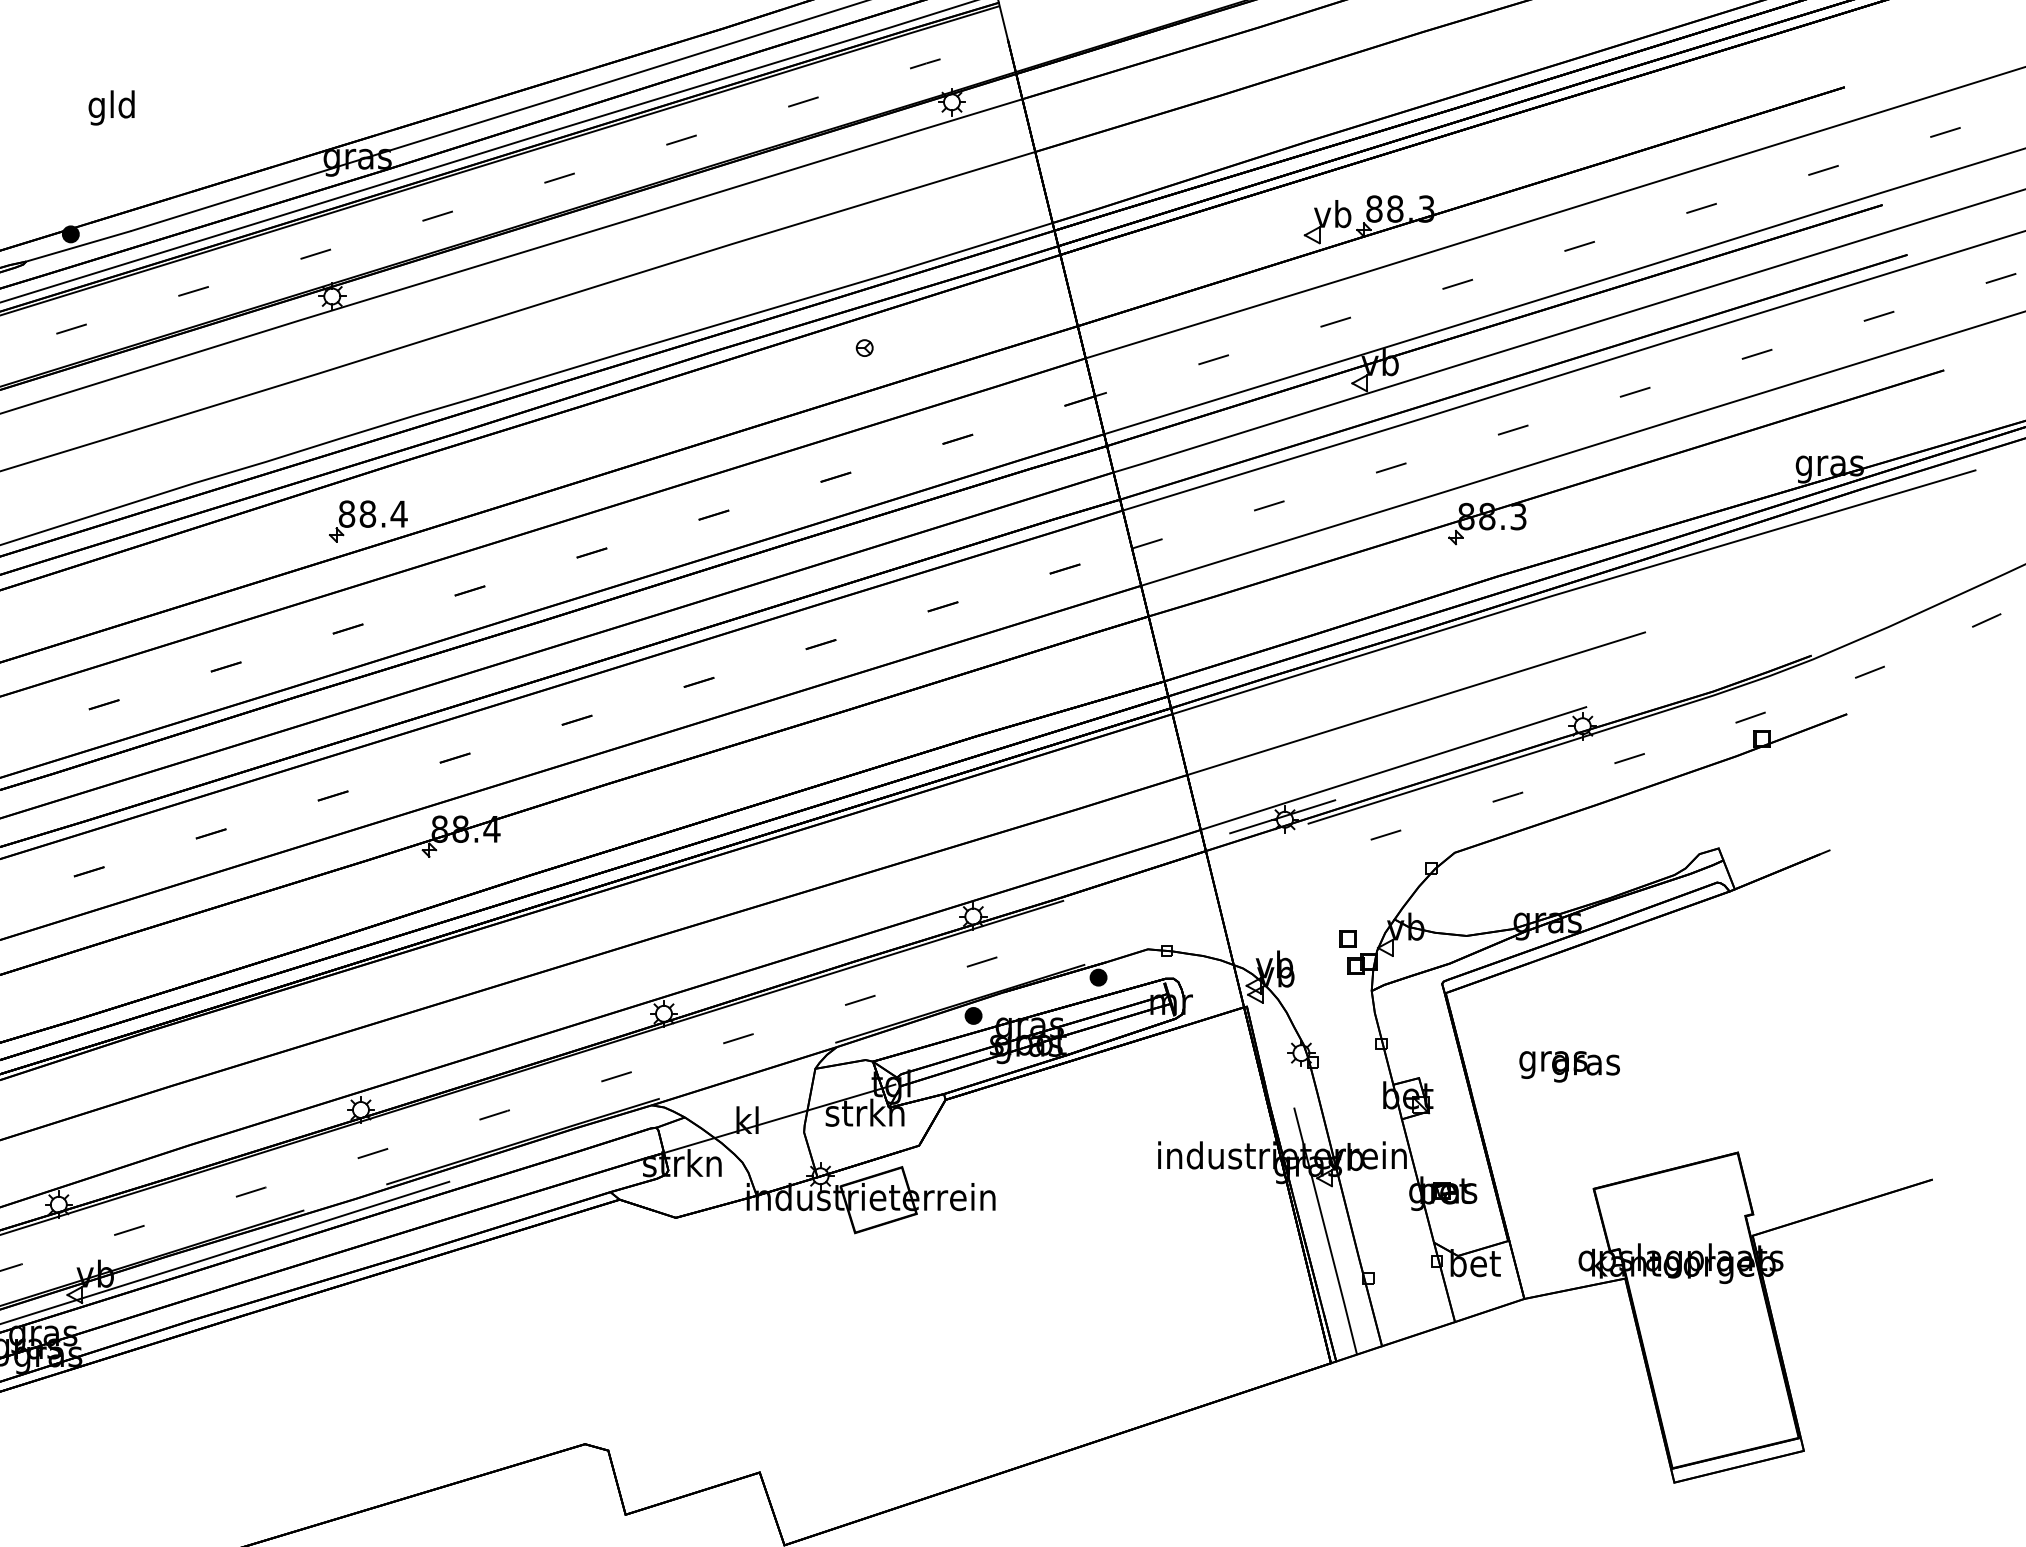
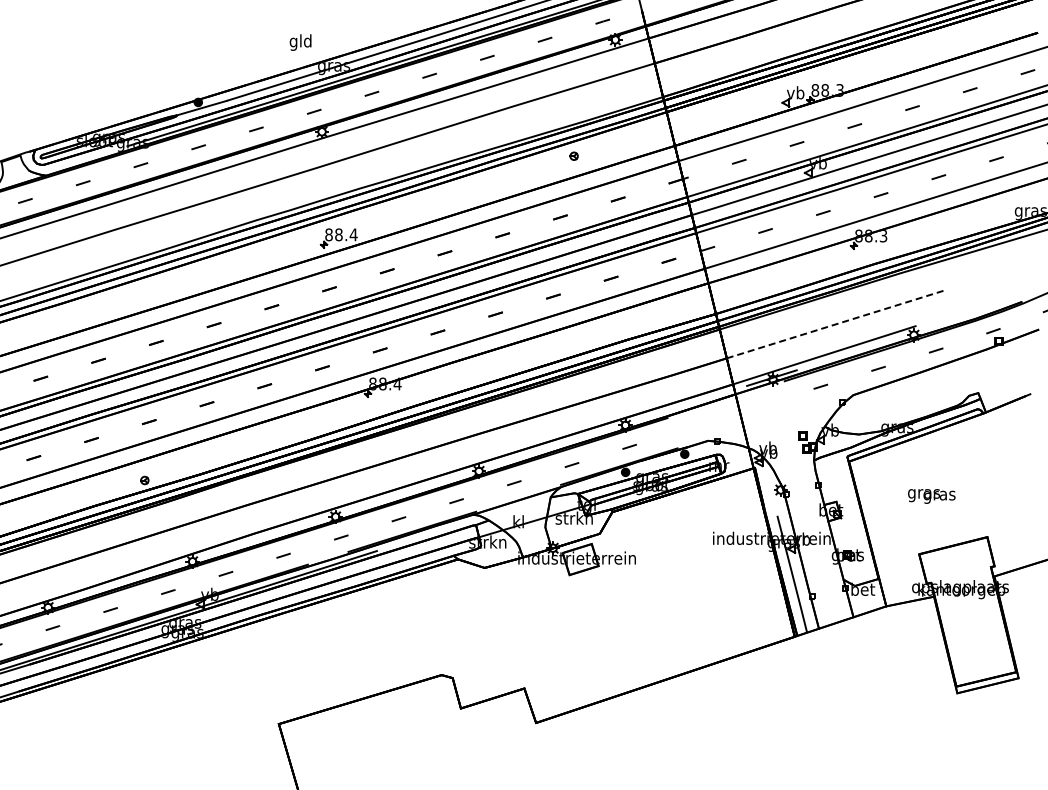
text: (111, 107) -> (300, 42), moved
line: (1414, 703) -> (834, 324), solid -> dashed
text: (1569, 1066) -> (931, 496), moved

